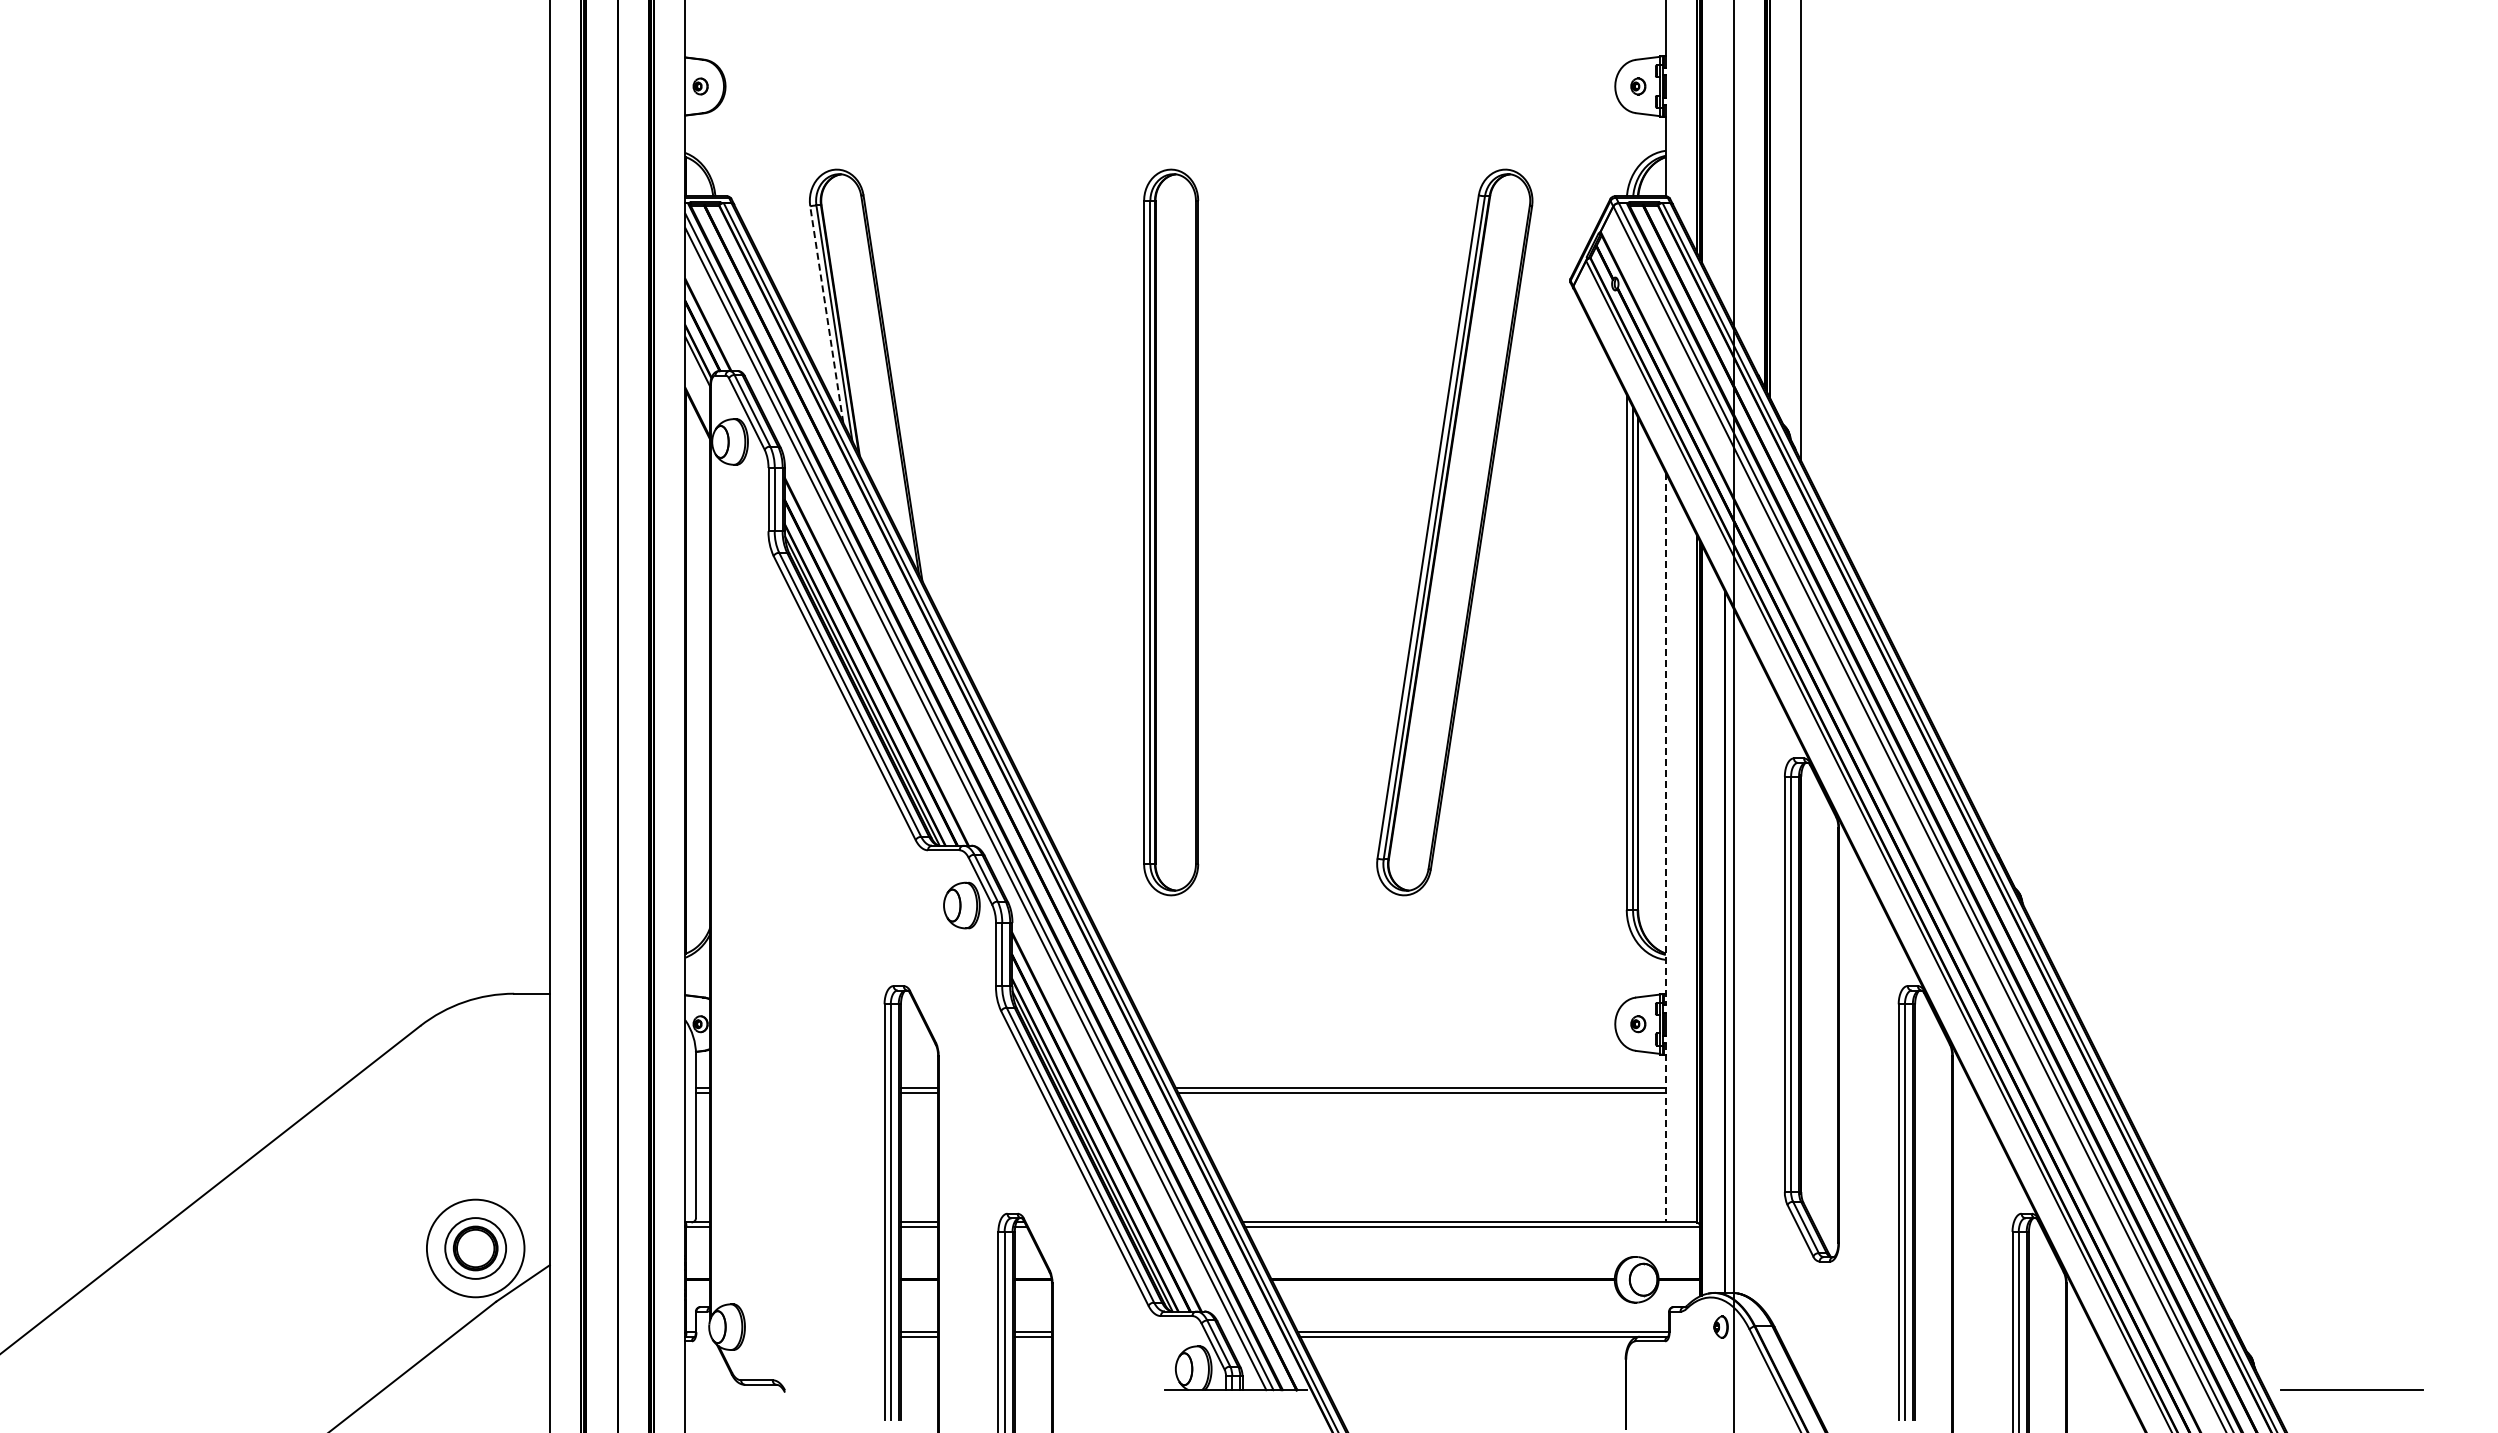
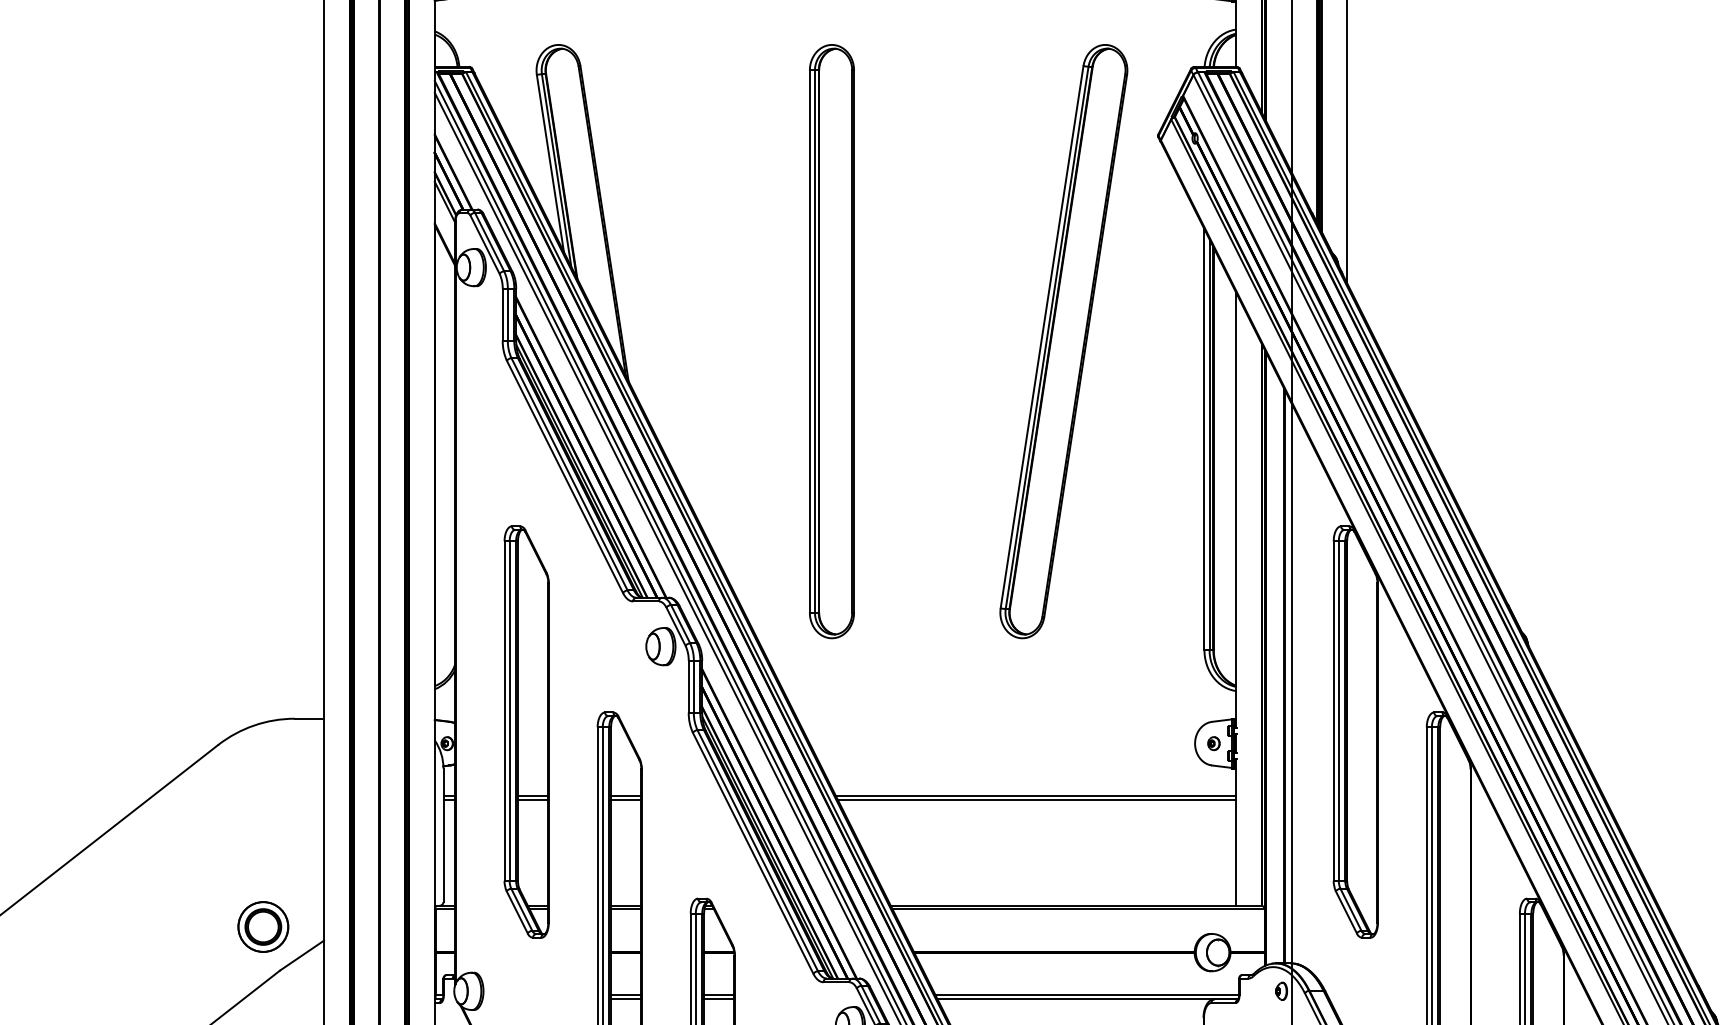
line: (826, 314) -> (550, 163), dashed -> solid
line: (1665, 739) -> (1236, 510), dashed -> solid
part: (797, 1009) -> (526, 731), added
line: (1665, 1132) -> (1236, 832), dashed -> solid
circle: (475, 1248) -> (263, 927), size x0.62

